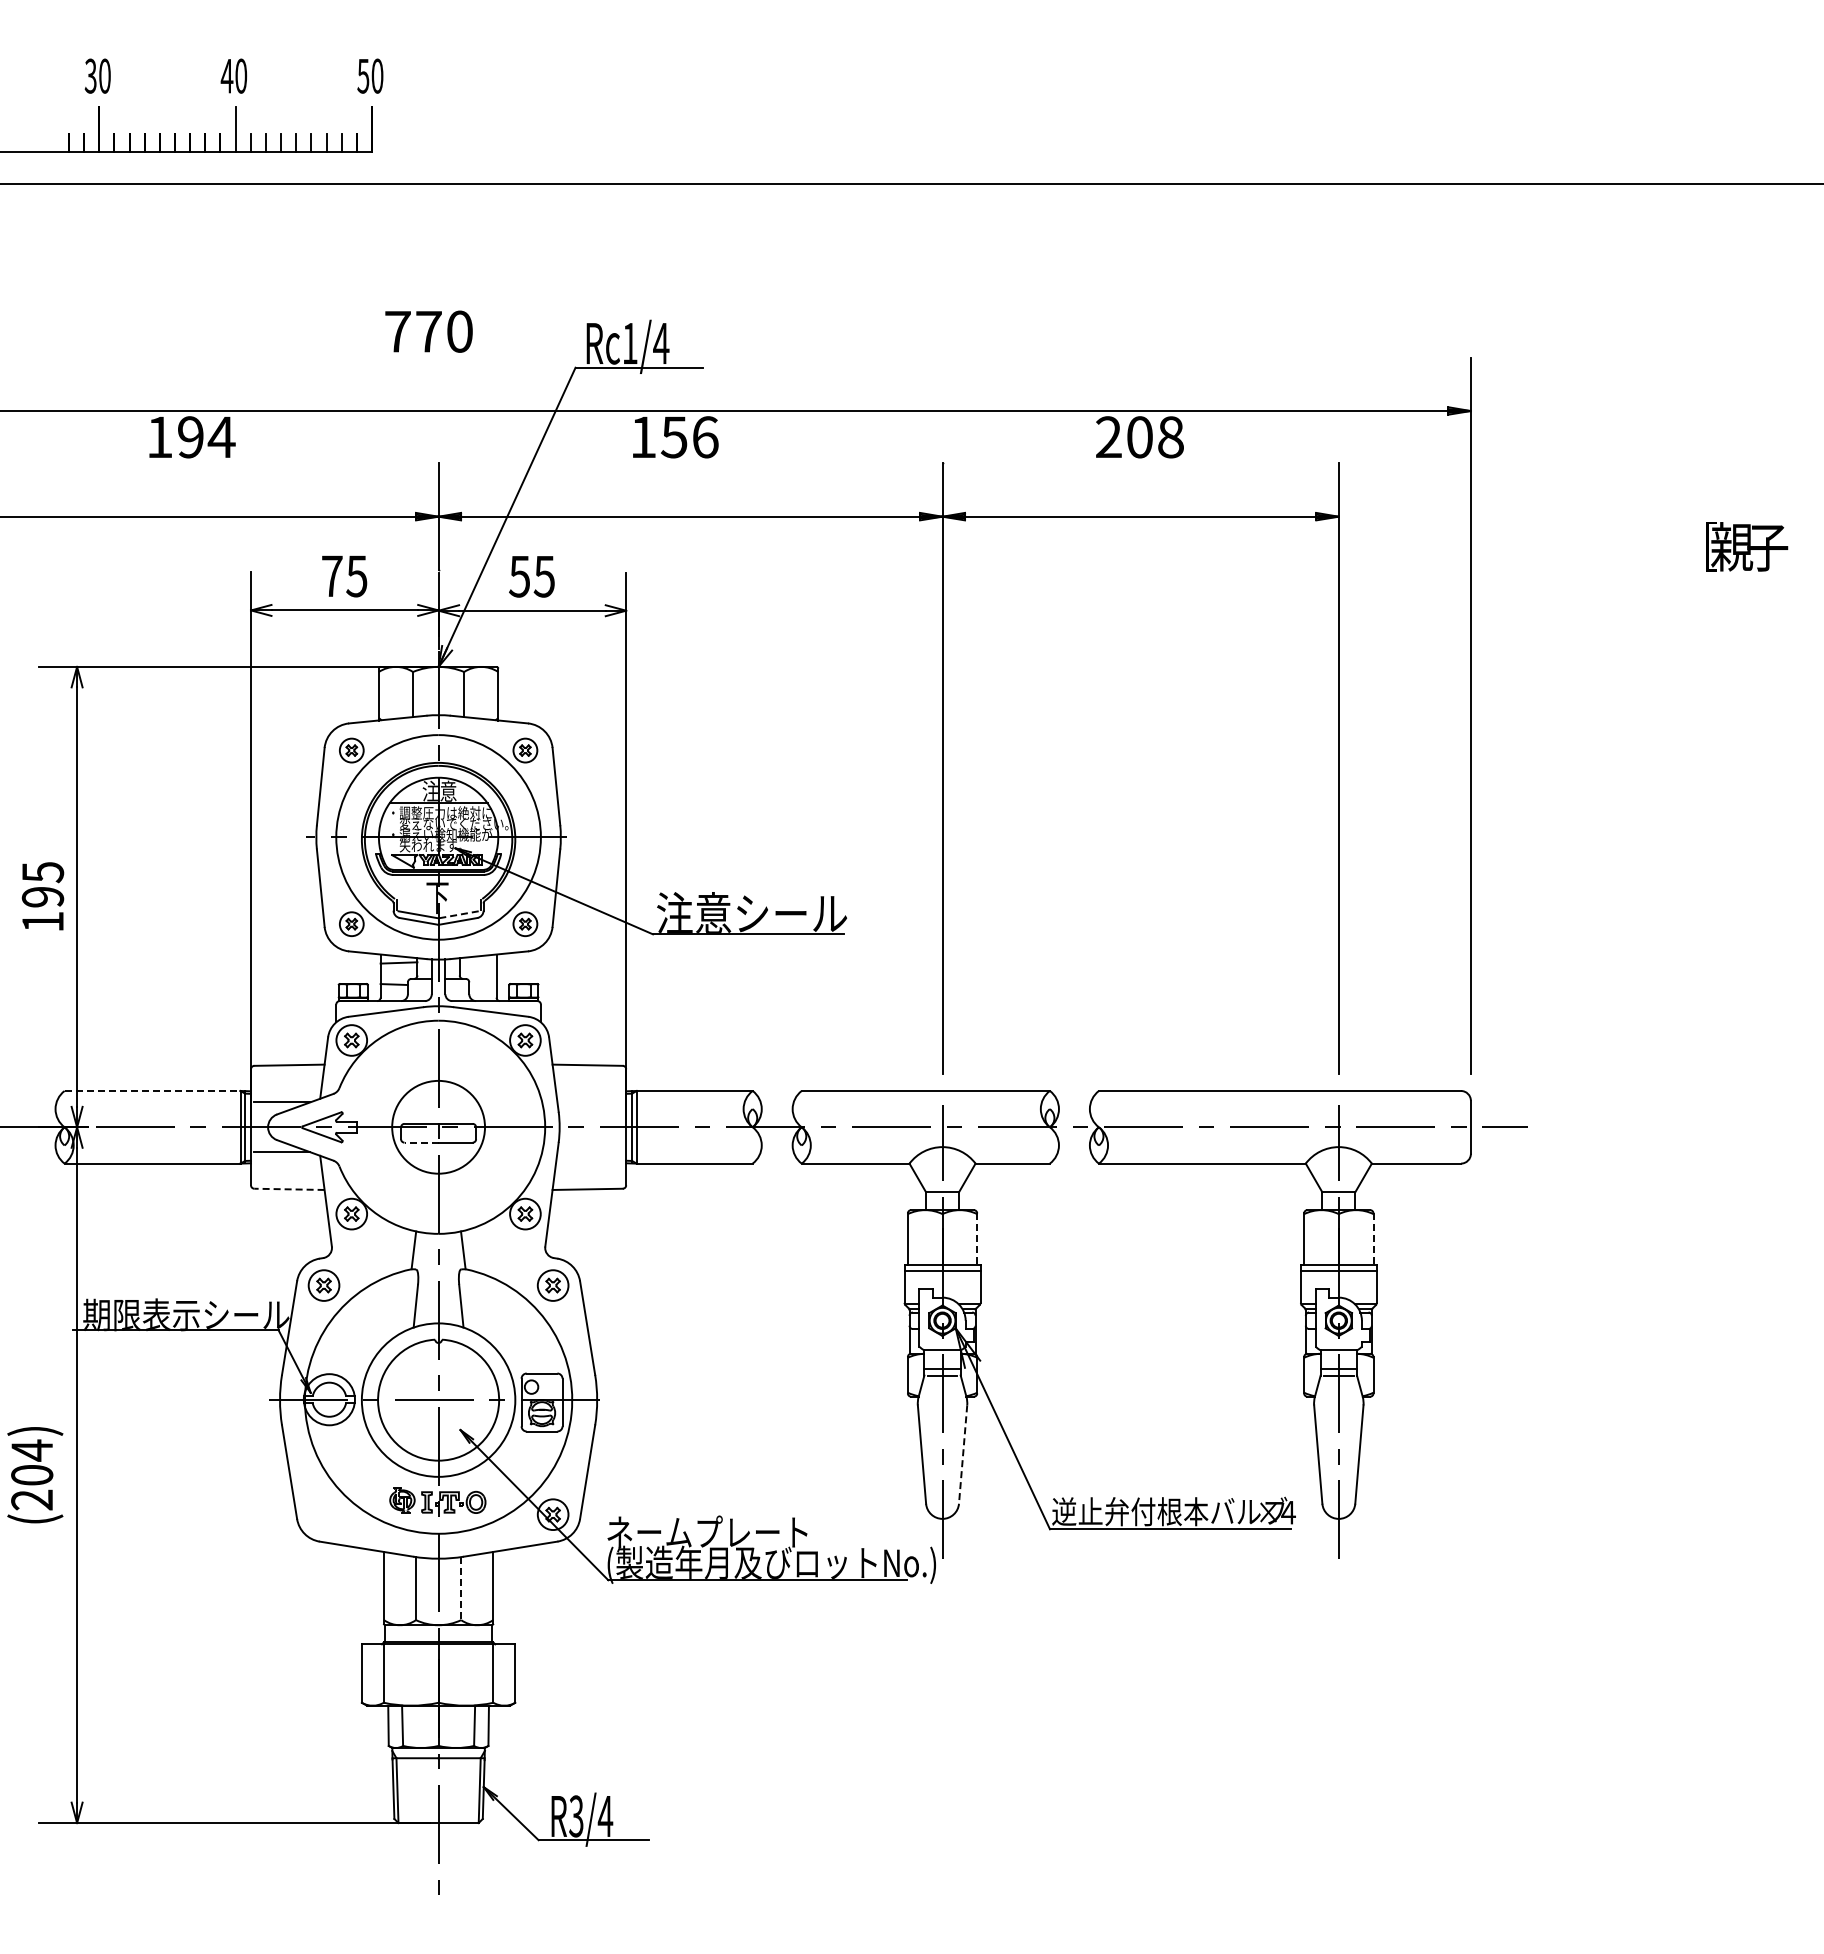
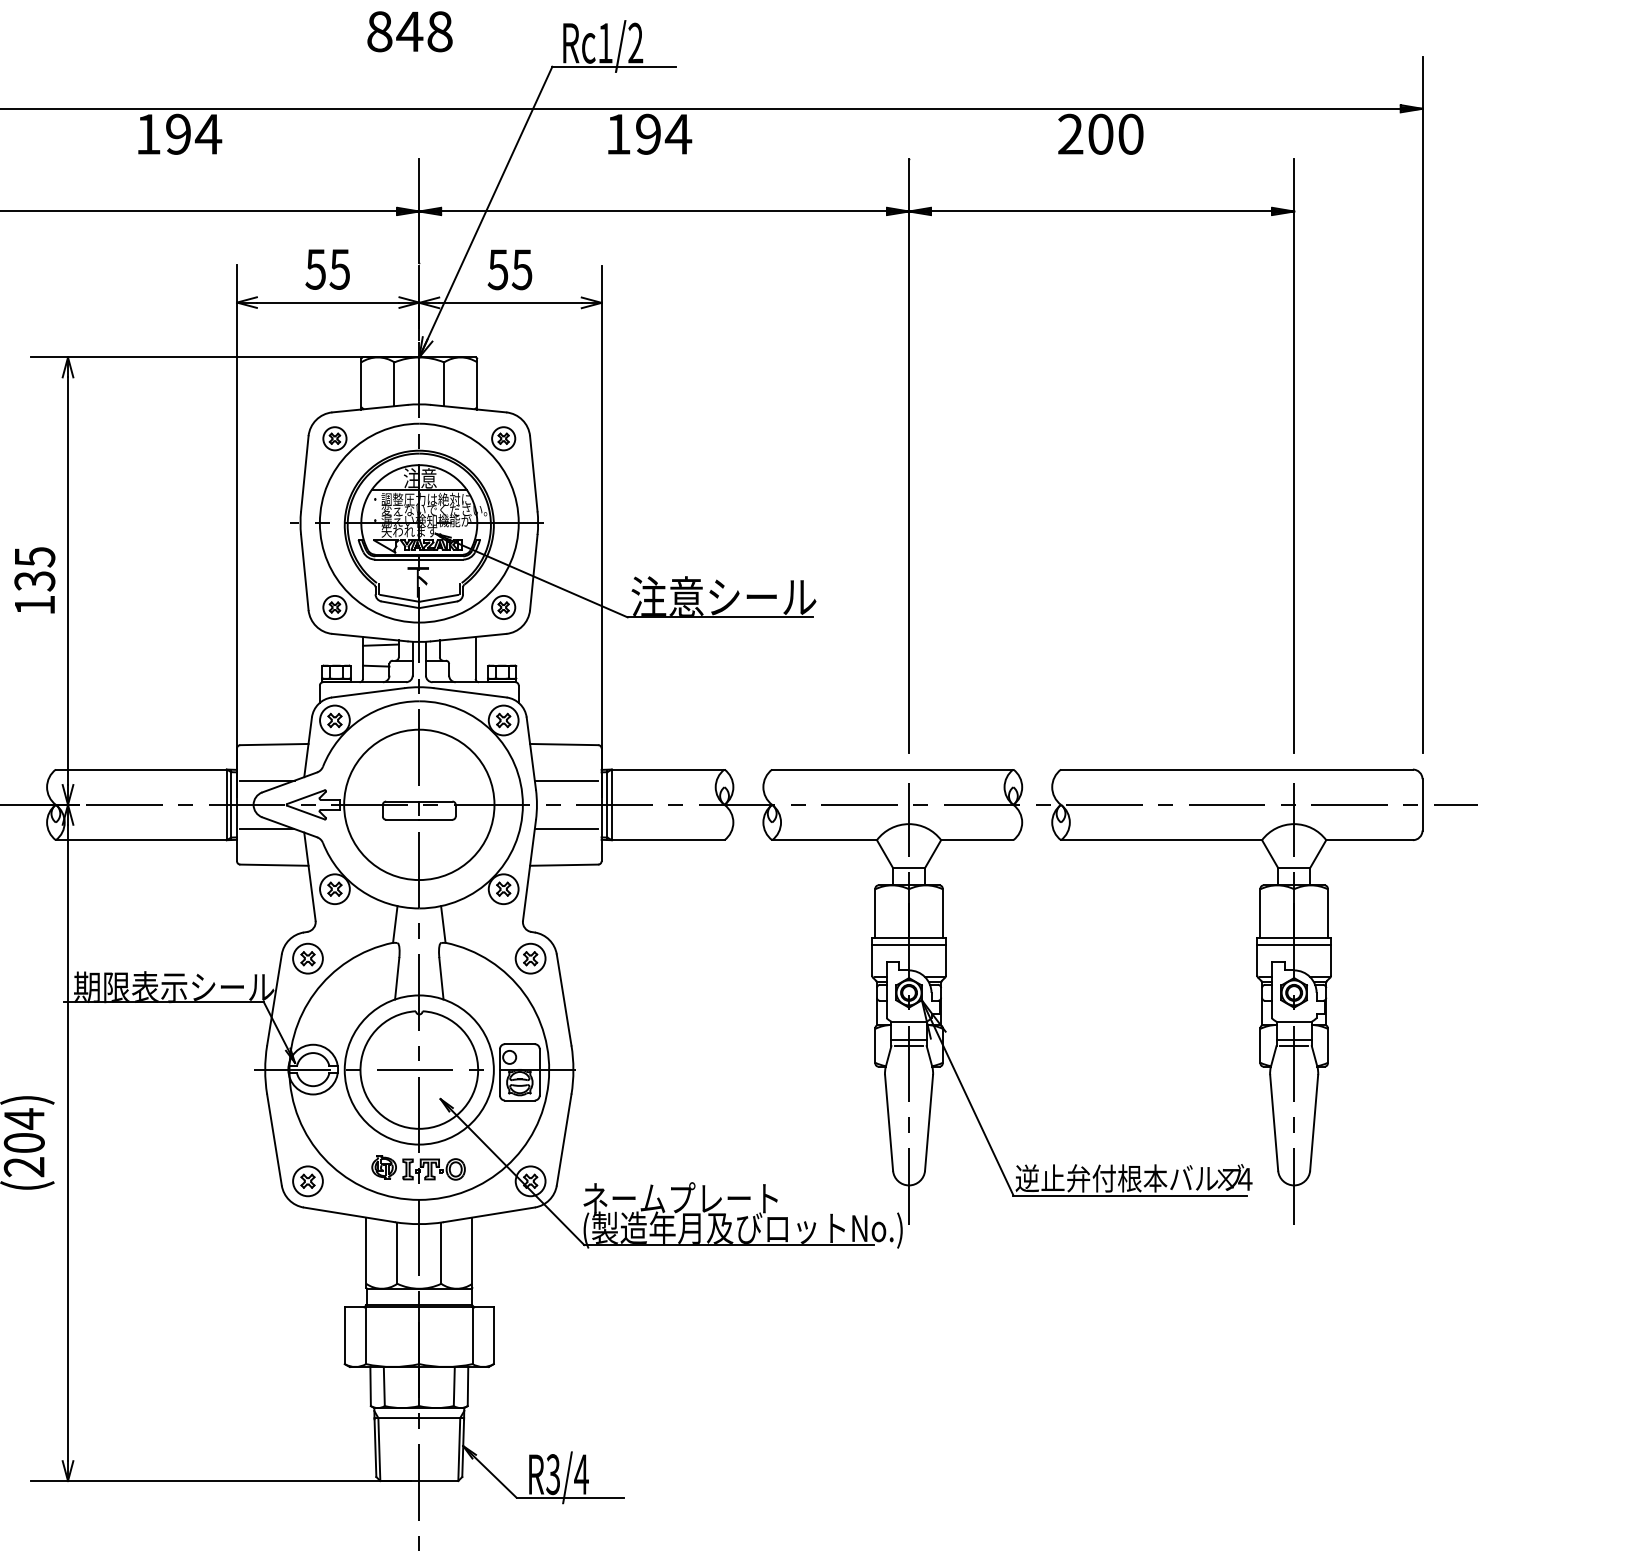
text: (428, 331) -> (409, 31), 770 -> 848
text: (661, 342) -> (635, 42), Rc1/4 -> Rc1/2
text: (690, 437) -> (664, 134), 156 -> 194
text: (1170, 437) -> (1130, 134), 208 -> 200
text: (331, 576) -> (315, 269), 75 -> 55
text: (43, 897) -> (35, 581), 195 -> 135
line: (458, 914) -> (438, 598), dashed -> solid
line: (152, 1090) -> (141, 769), dashed -> solid
line: (589, 1102) -> (565, 780), added
circle: (438, 1126) -> (419, 804), size x1.67
line: (421, 1142) -> (402, 819), dashed -> solid
line: (589, 1152) -> (565, 829), added
line: (289, 1189) -> (274, 865), dashed -> solid
line: (977, 1239) -> (943, 913), dashed -> solid
line: (1373, 1239) -> (1327, 913), dashed -> solid
line: (963, 1455) -> (929, 1123), dashed -> solid
part: (323, 1514) -> (307, 1181), added
line: (461, 1588) -> (441, 1253), dashed -> solid

